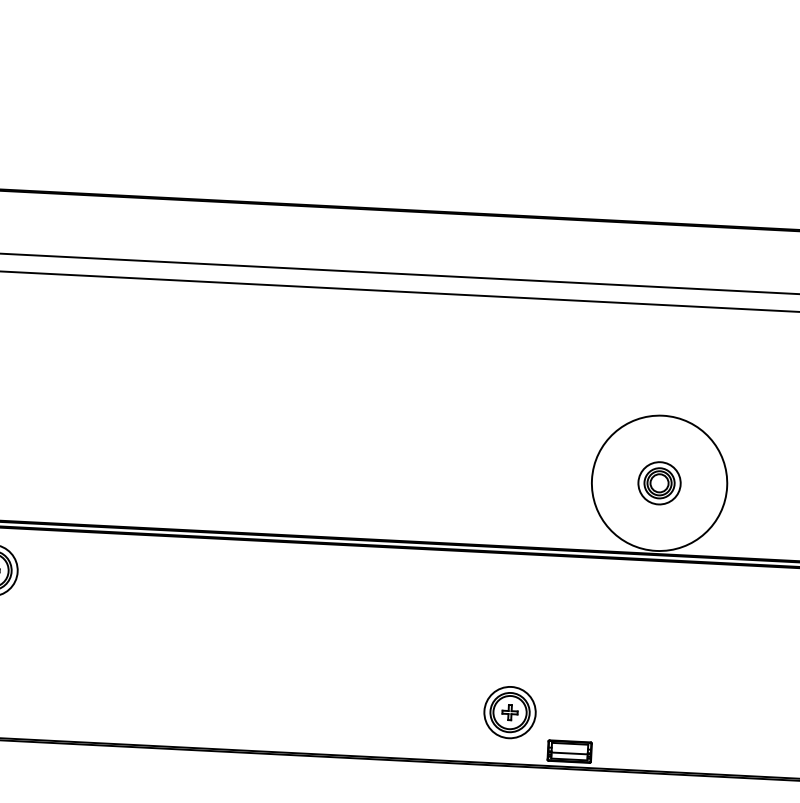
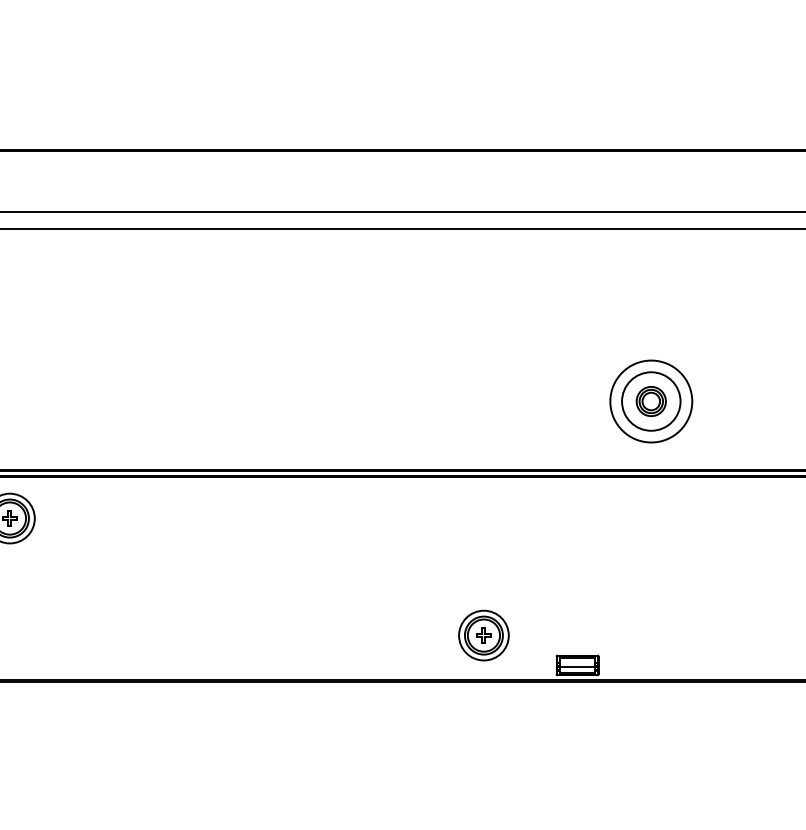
circle: (659, 483) -> (651, 401), size x0.62
circle: (659, 483) -> (651, 401), size x1.43
part: (509, 712) -> (483, 635), moved

